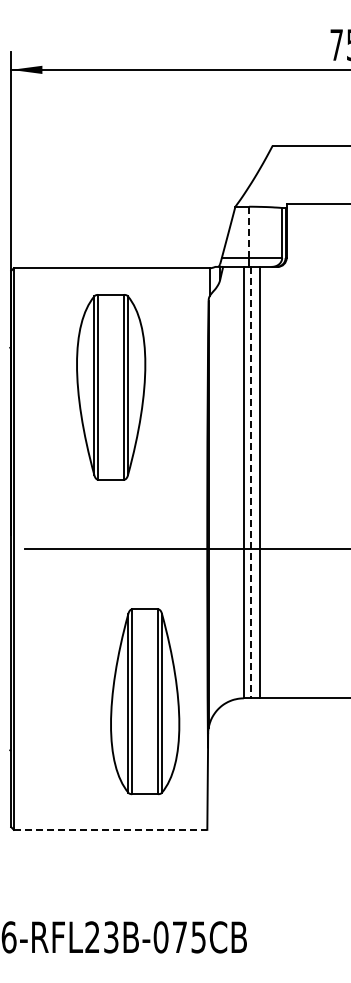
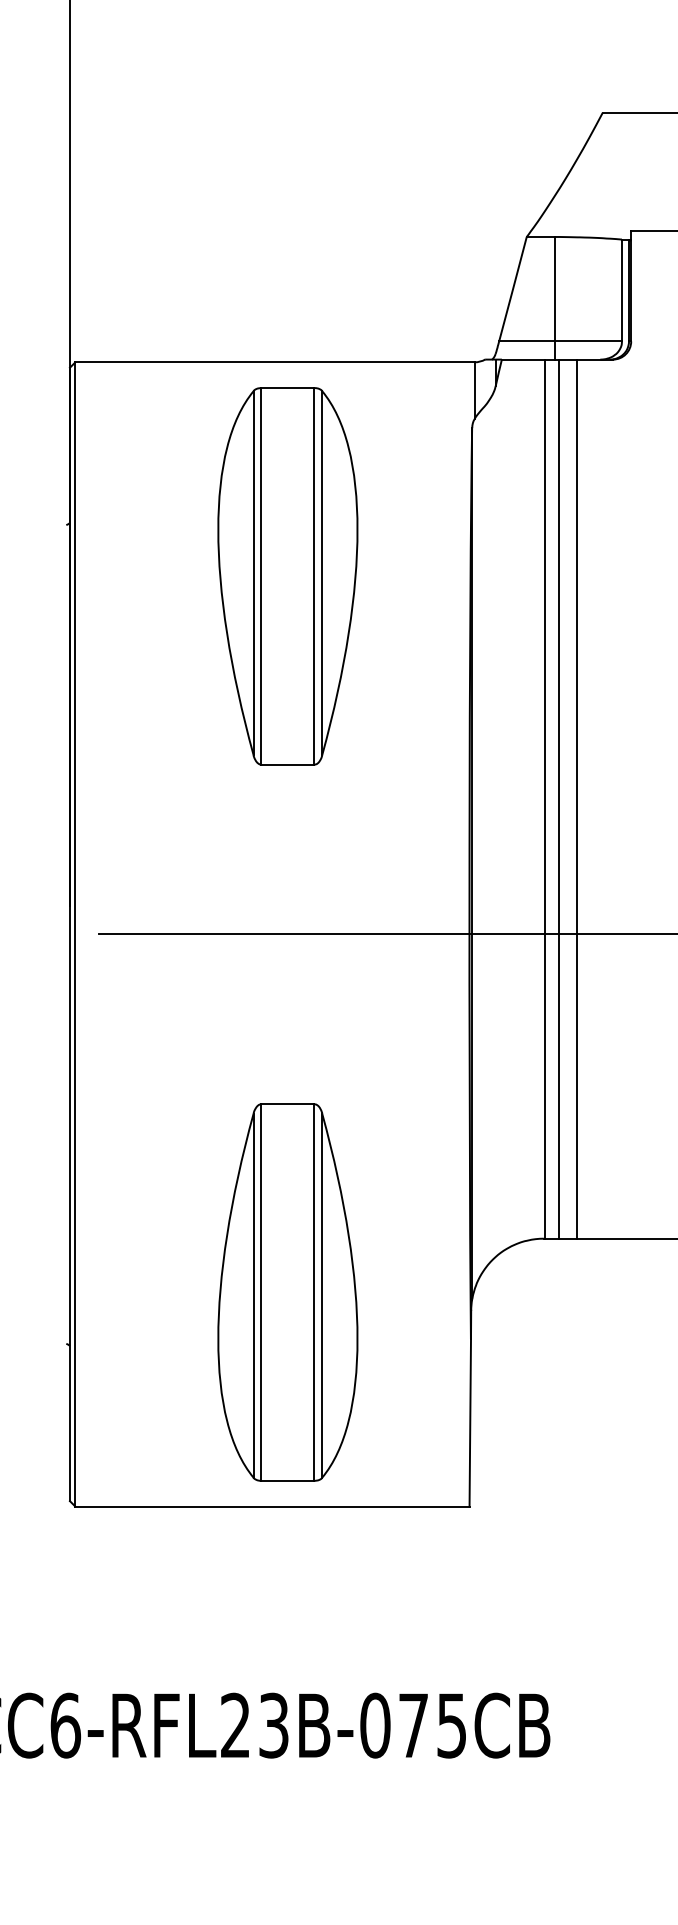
line: (249, 232) -> (555, 289), dashed -> solid
part: (111, 387) -> (288, 576), moved
line: (251, 482) -> (559, 798), dashed -> solid
part: (145, 701) -> (288, 1291), moved
line: (110, 829) -> (272, 1505), dashed -> solid

